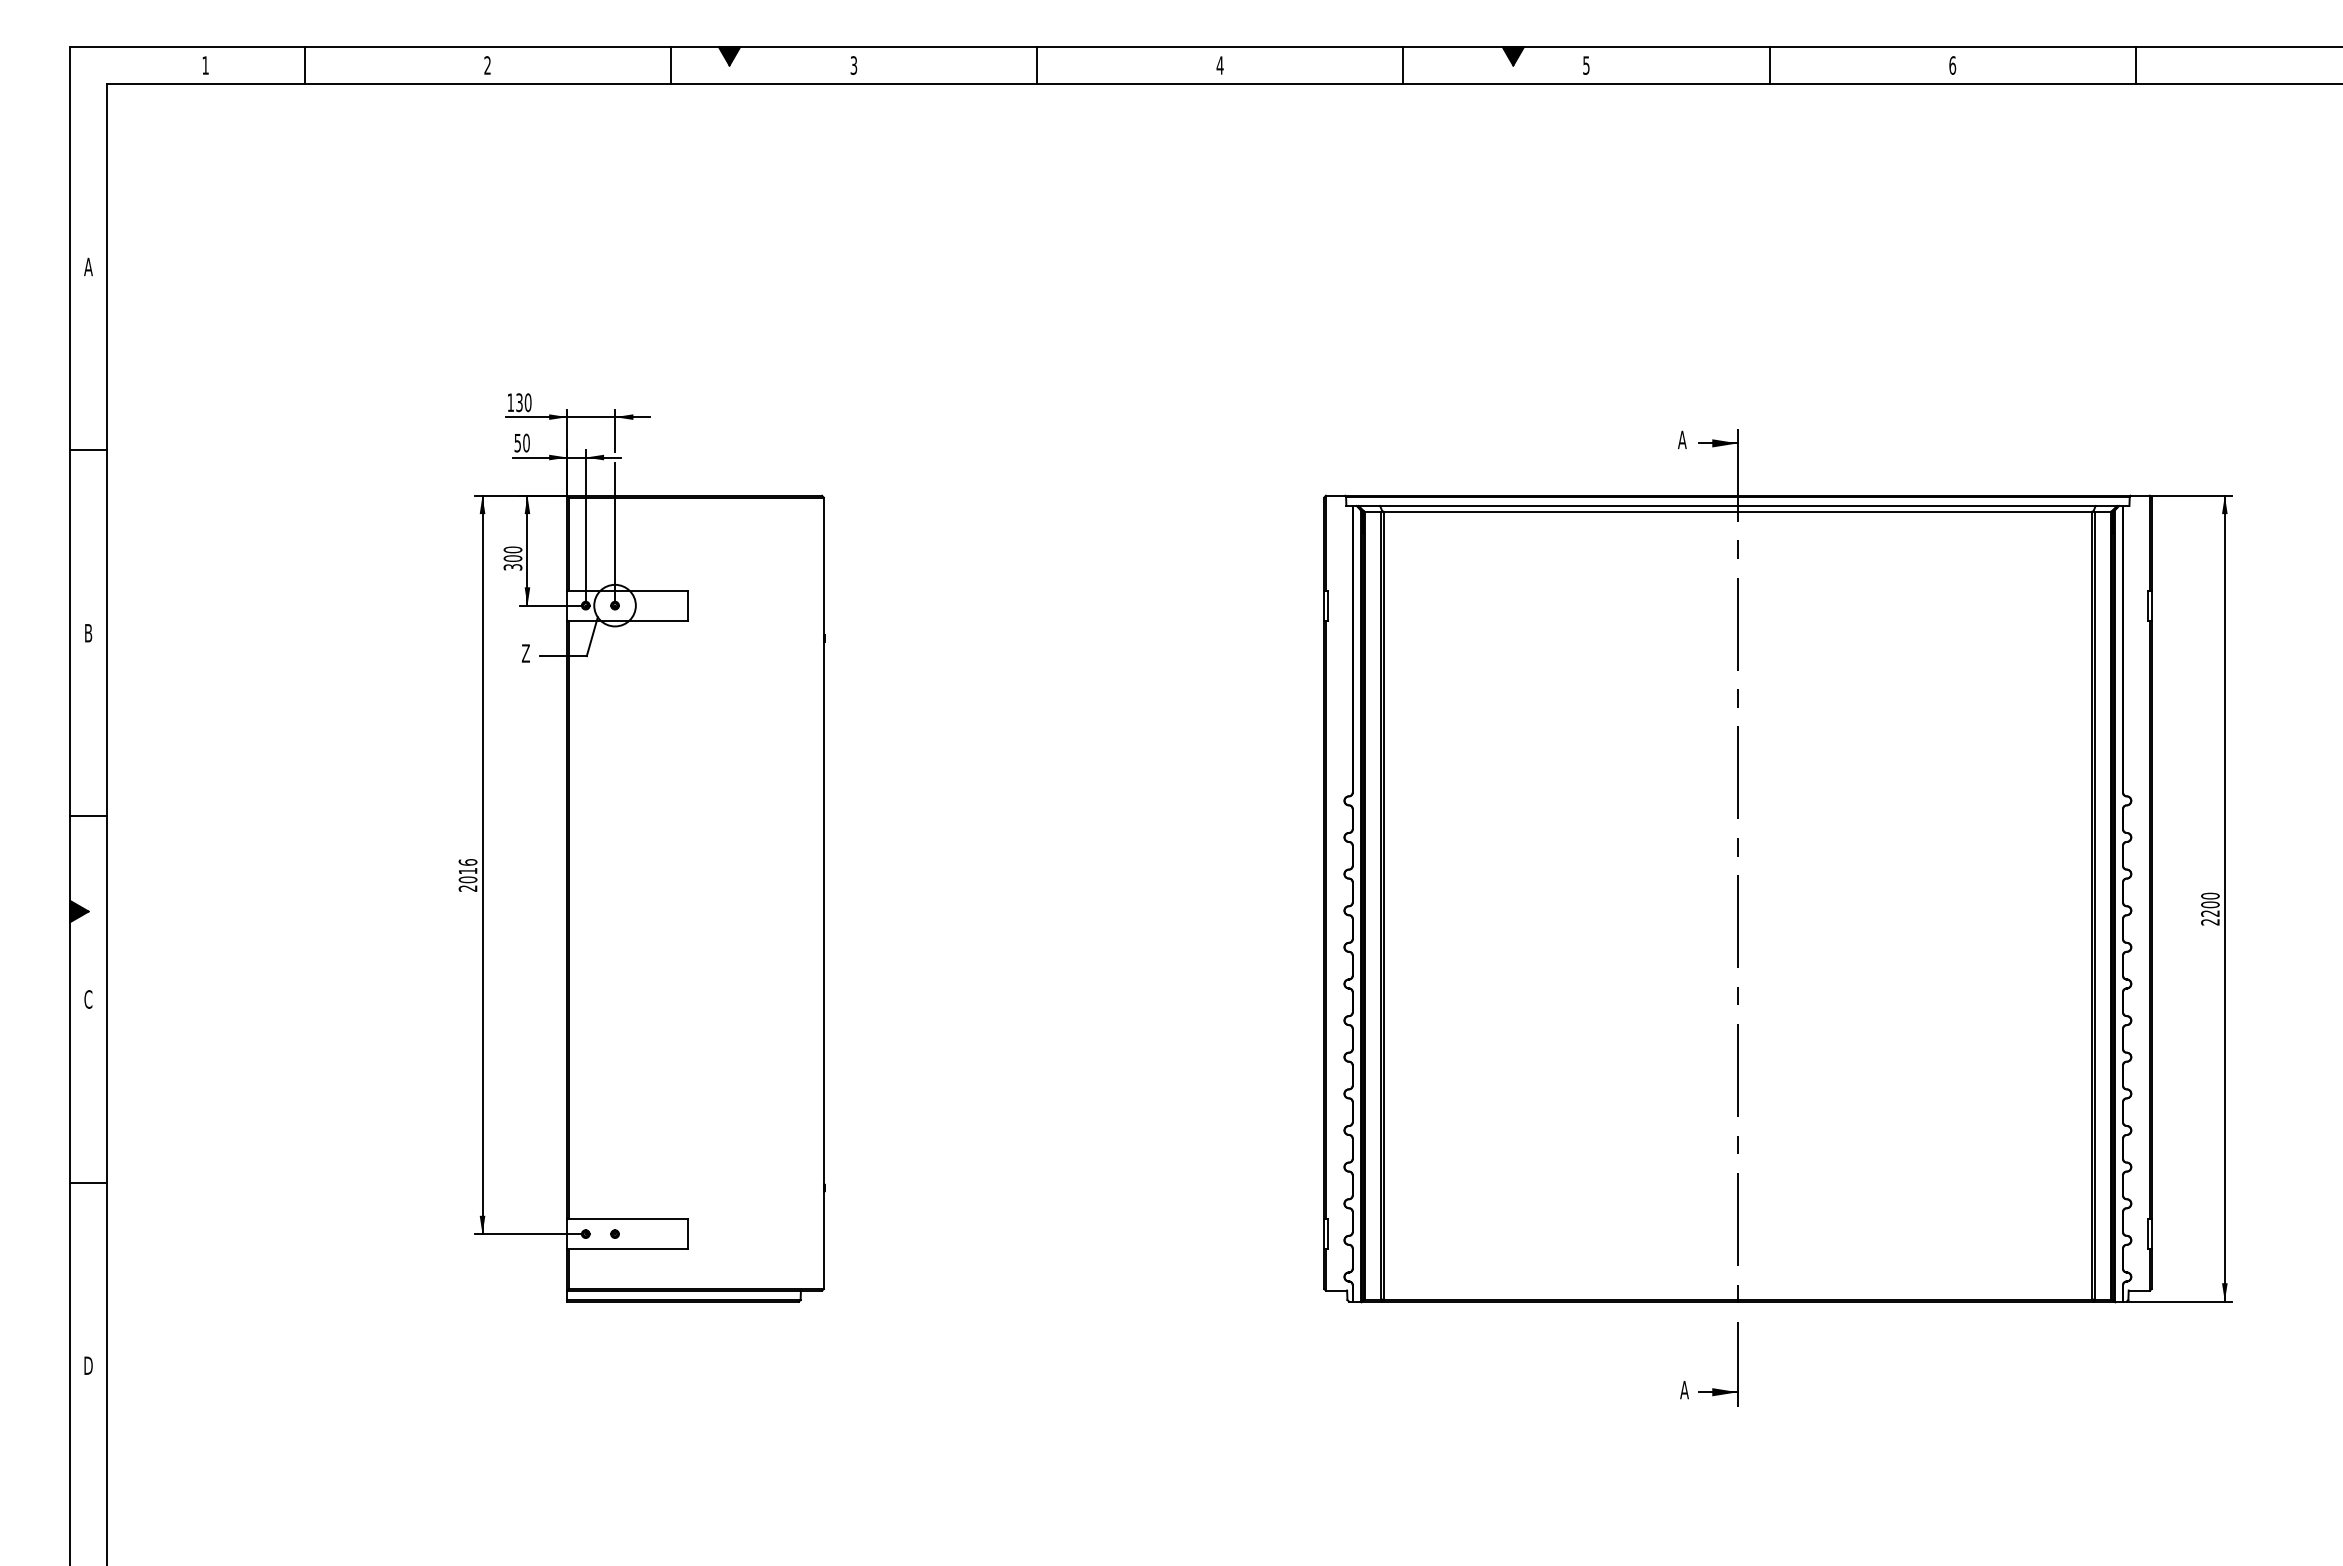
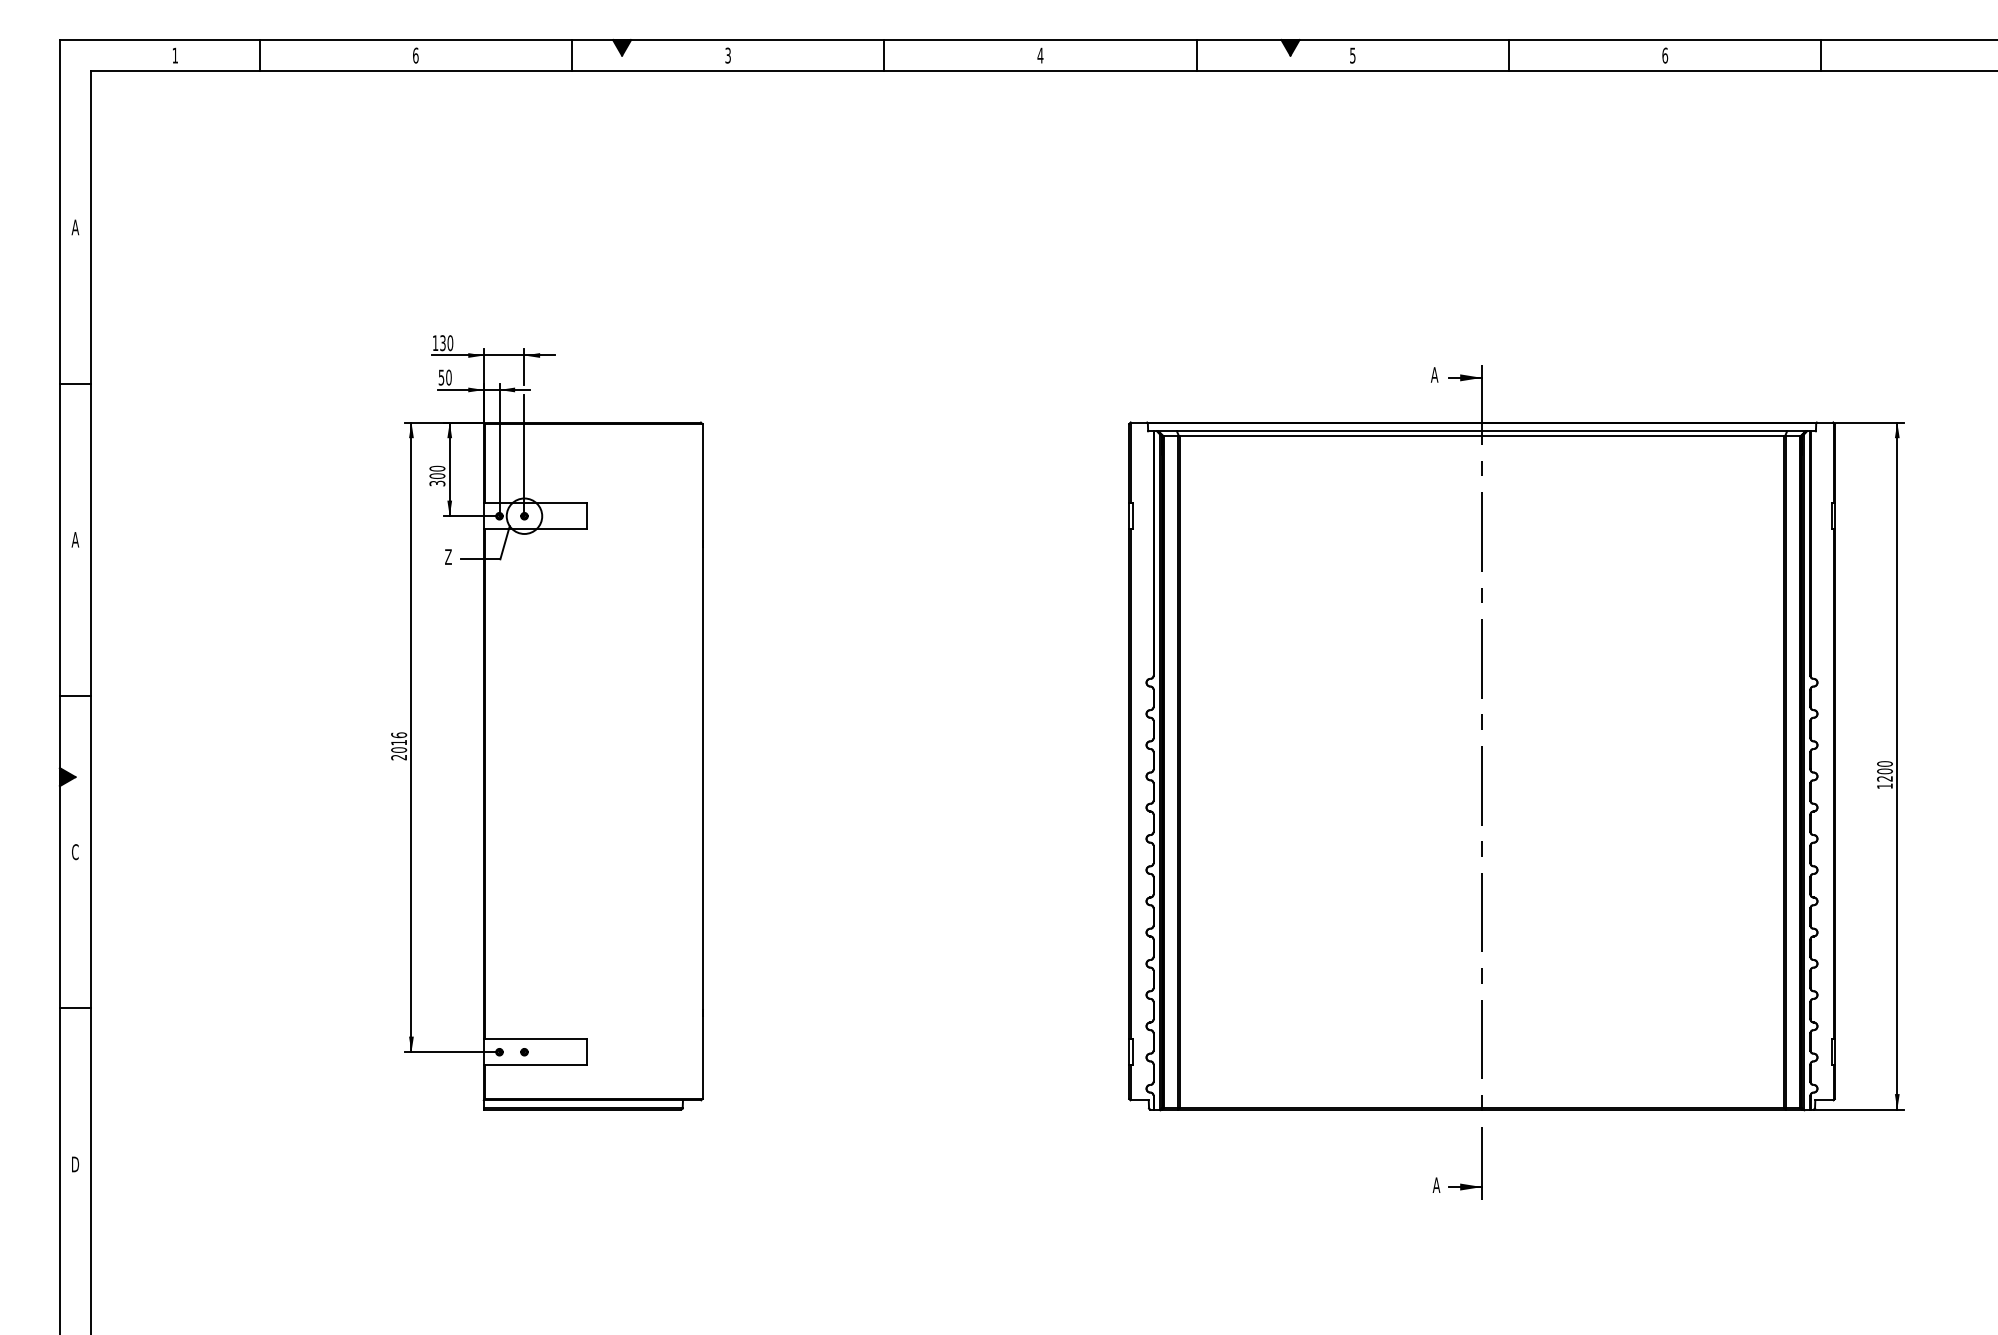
text: (487, 65) -> (415, 55), 2 -> 6
text: (88, 633) -> (75, 540), B -> A
text: (2210, 922) -> (1885, 786), 2200 -> 1200

